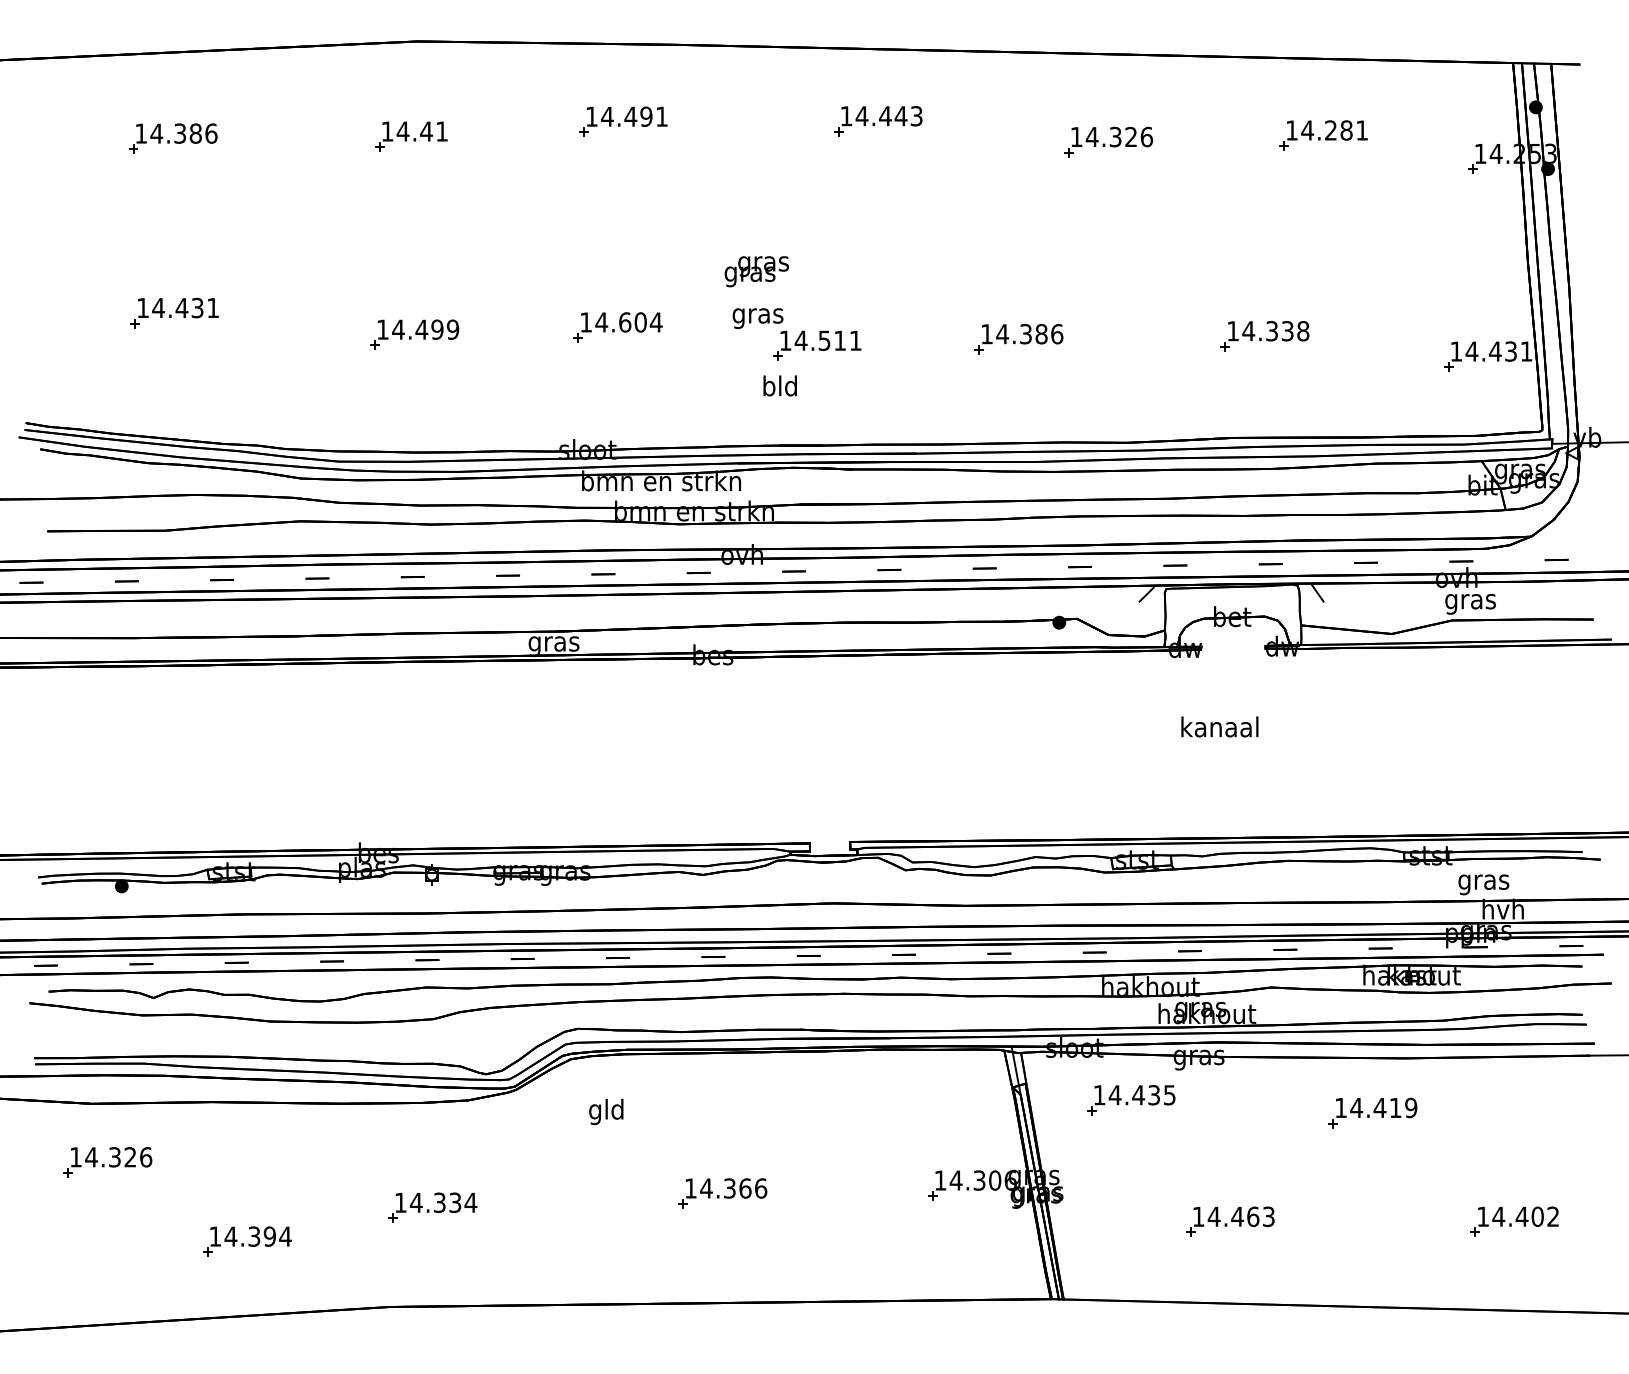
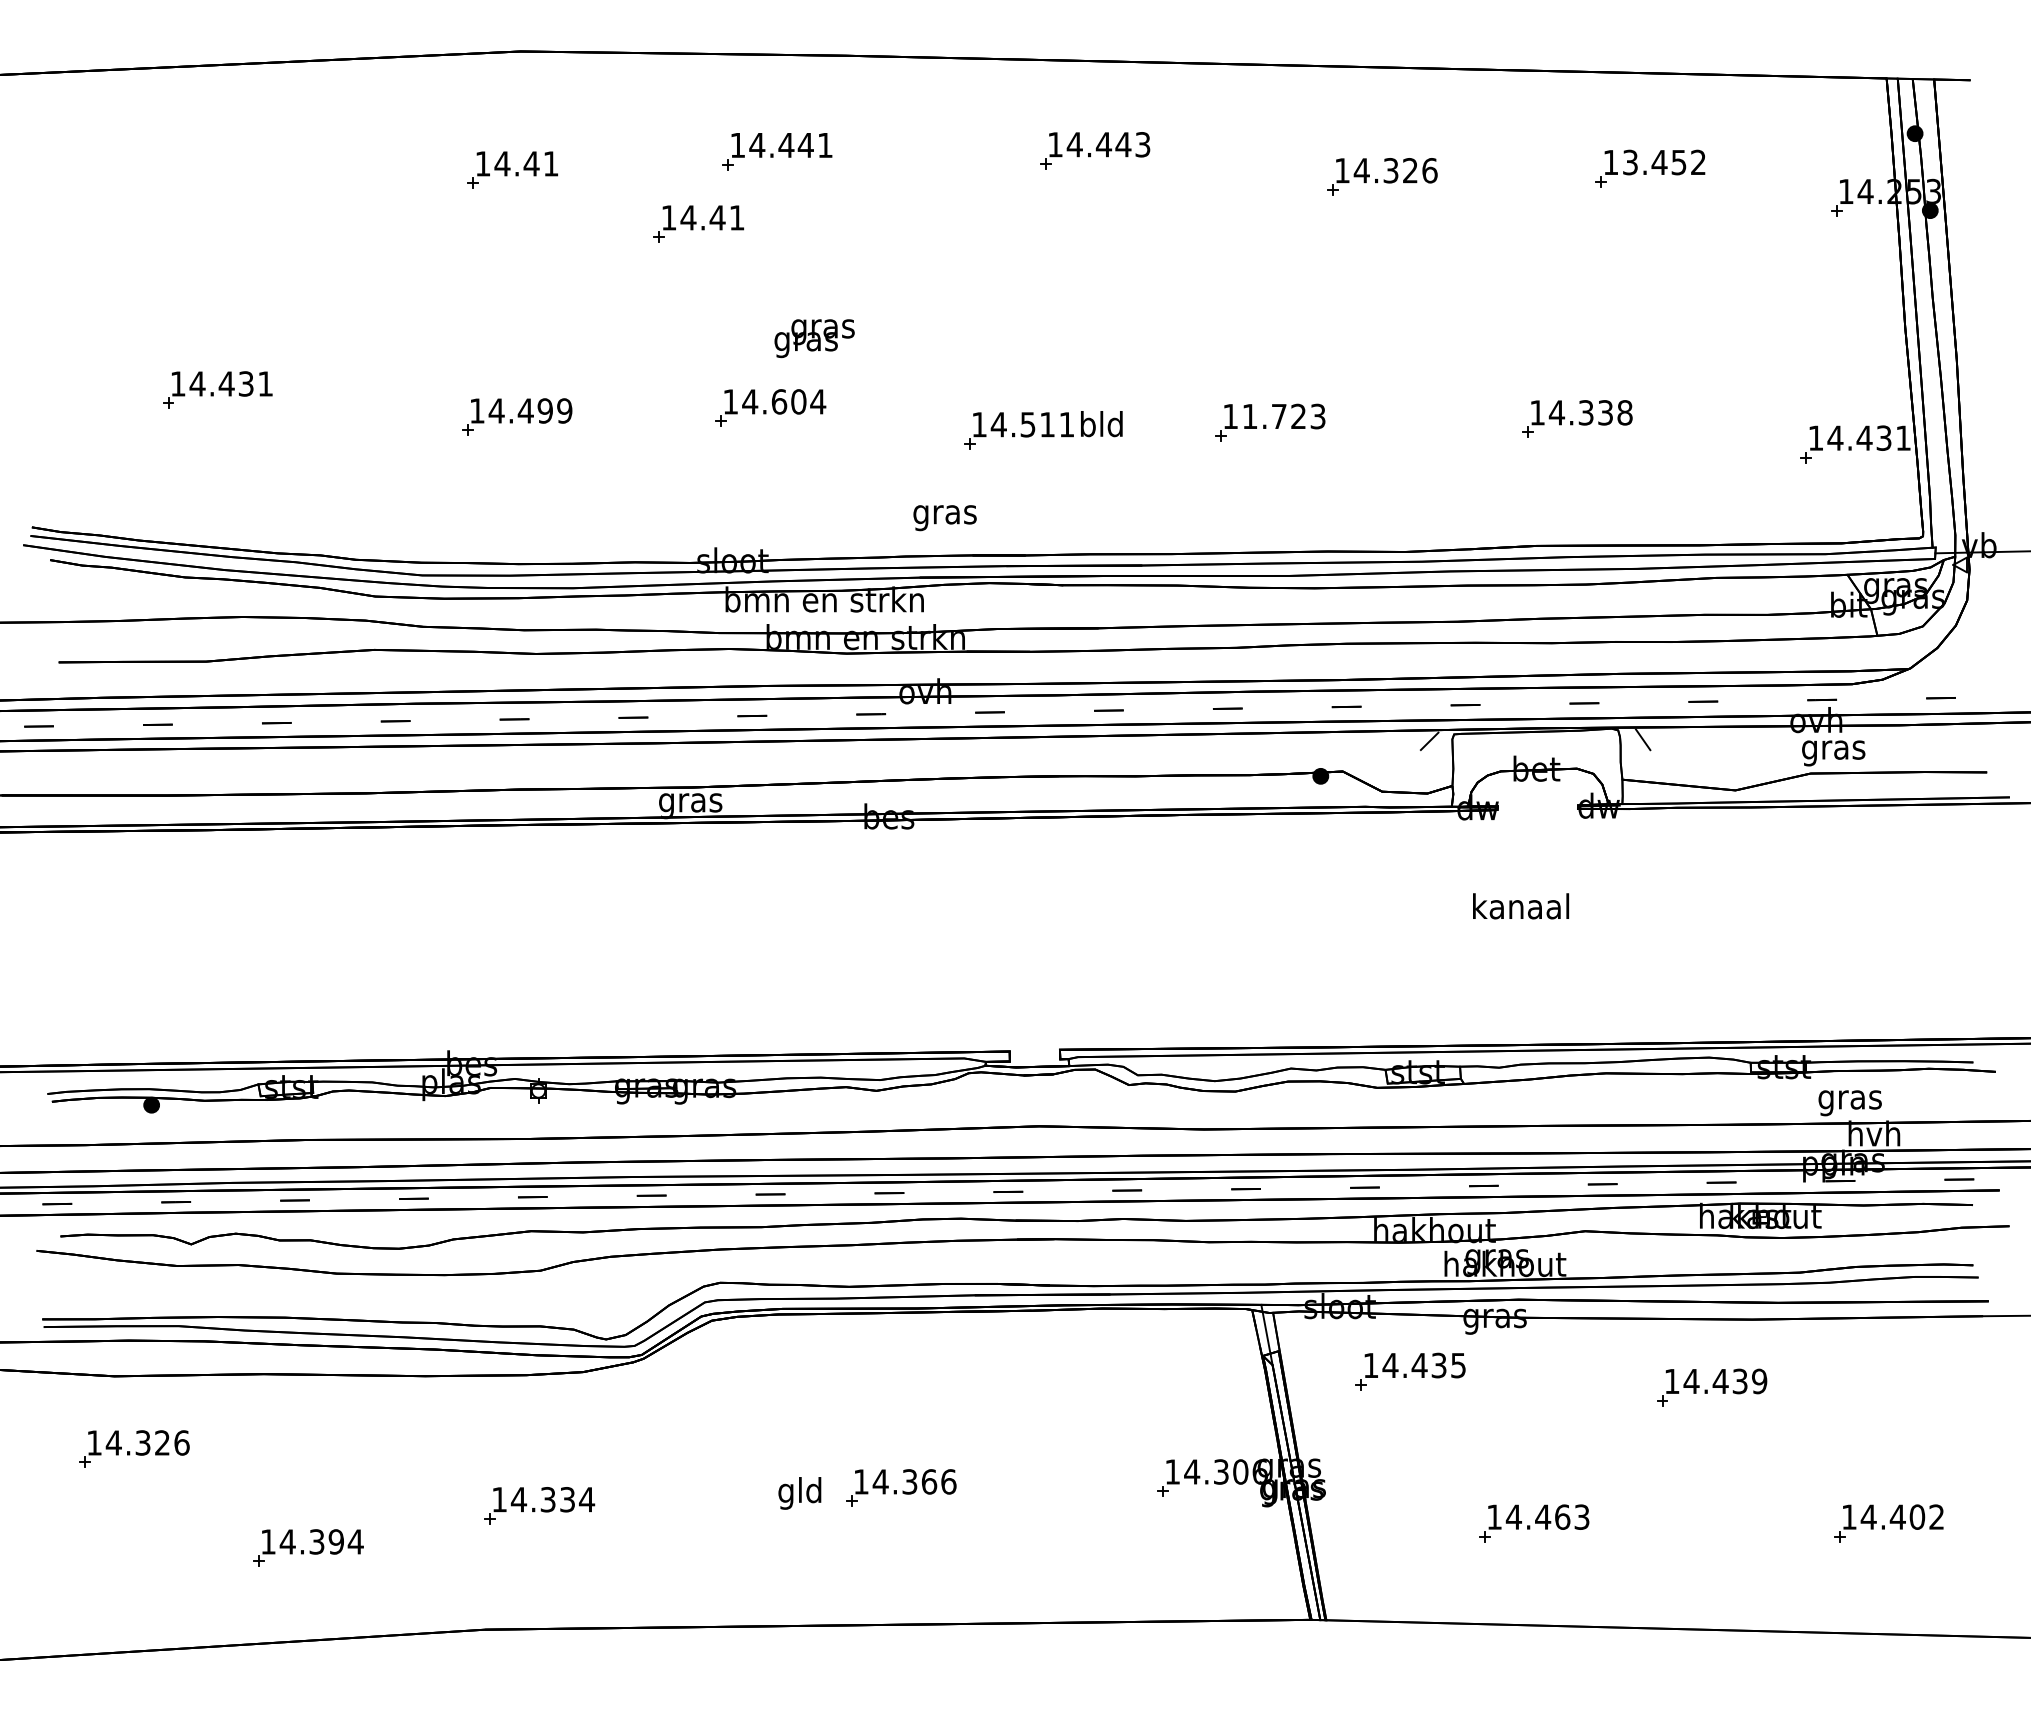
text: (646, 116) -> (805, 145), 14.491 -> 14.441
text: (1334, 130) -> (1663, 162), 14.281 -> 13.452
part: (172, 138) -> (215, 172), removed
part: (560, 179) -> (698, 223), added
text: (756, 271) -> (814, 338), moved
text: (757, 318) -> (944, 518), moved
text: (1029, 334) -> (1283, 416), 14.386 -> 11.723
text: (780, 386) -> (1101, 424), moved
text: (1395, 1107) -> (1739, 1381), 14.419 -> 14.439
text: (606, 1112) -> (799, 1493), moved

